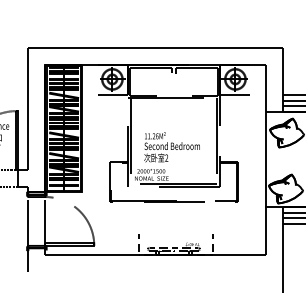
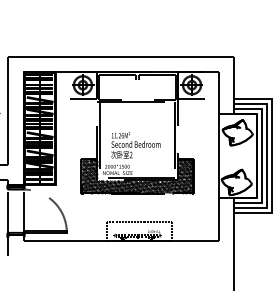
hatch: (173, 181) -> (137, 175), added
line: (175, 234) -> (138, 222), added

